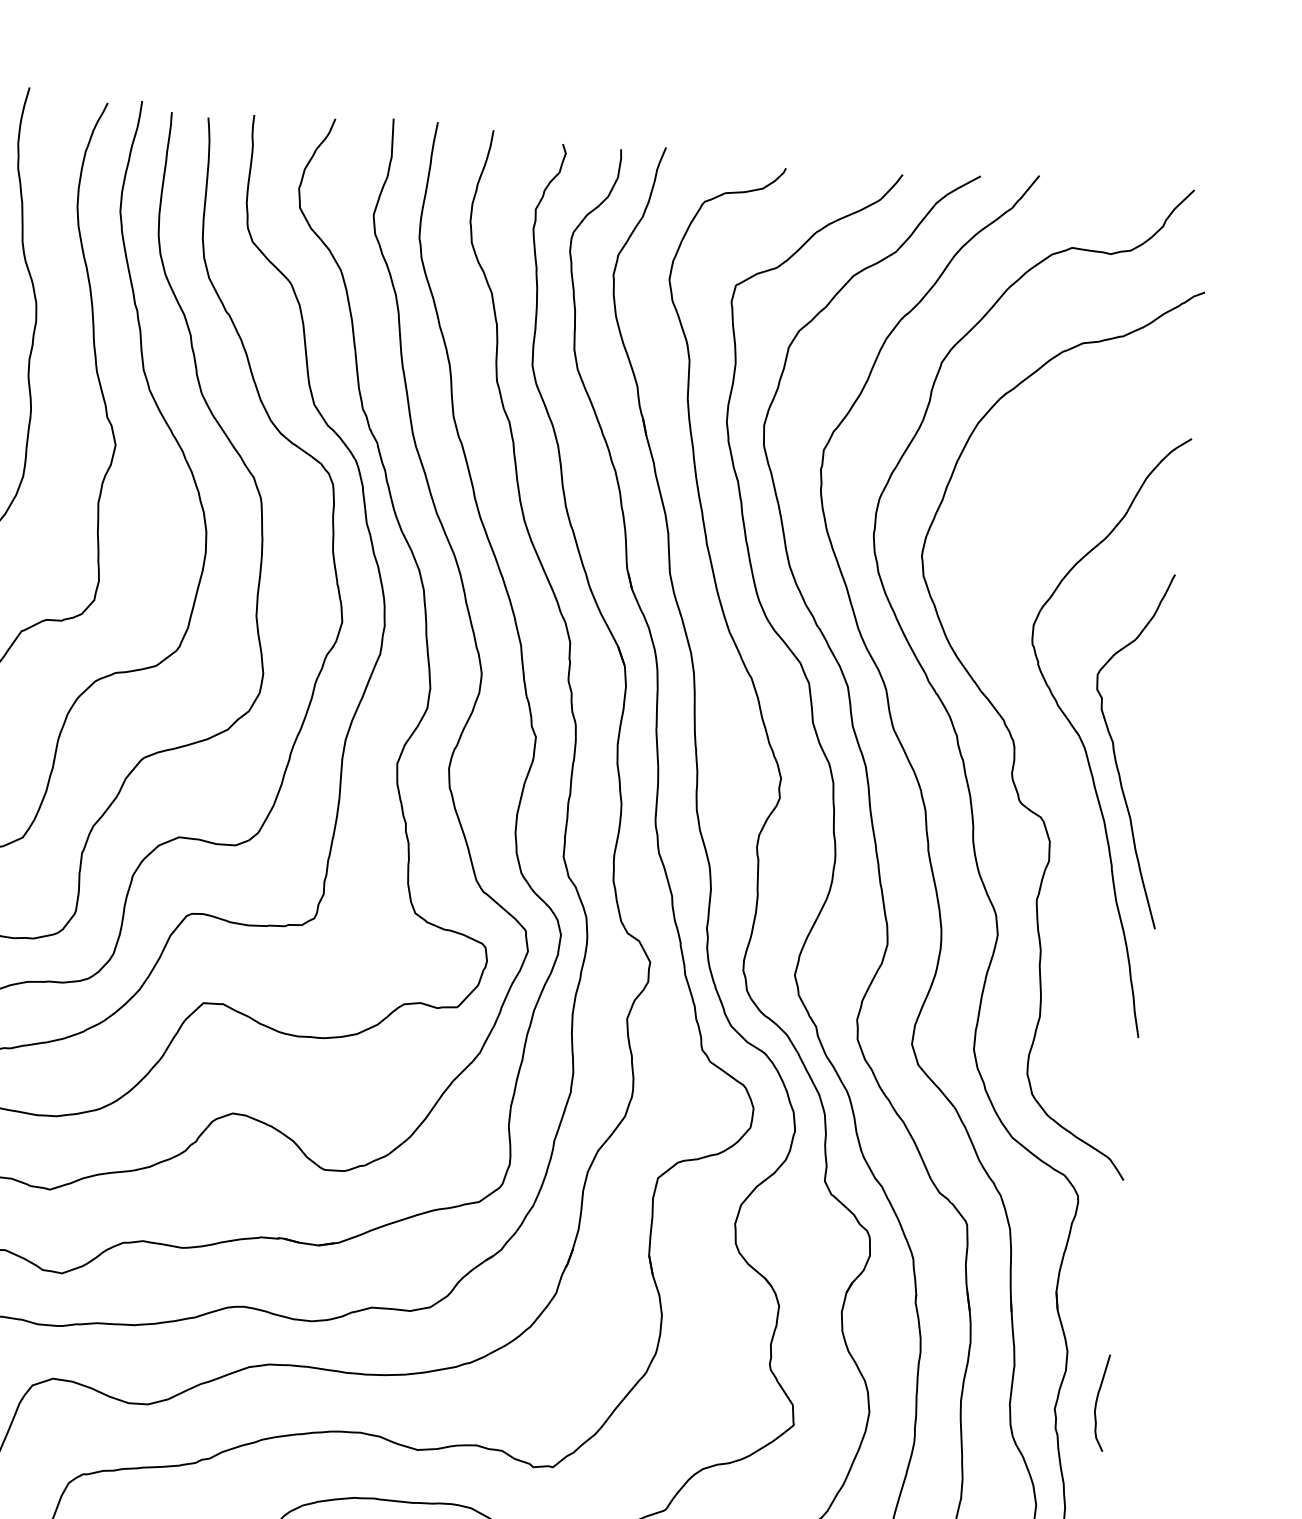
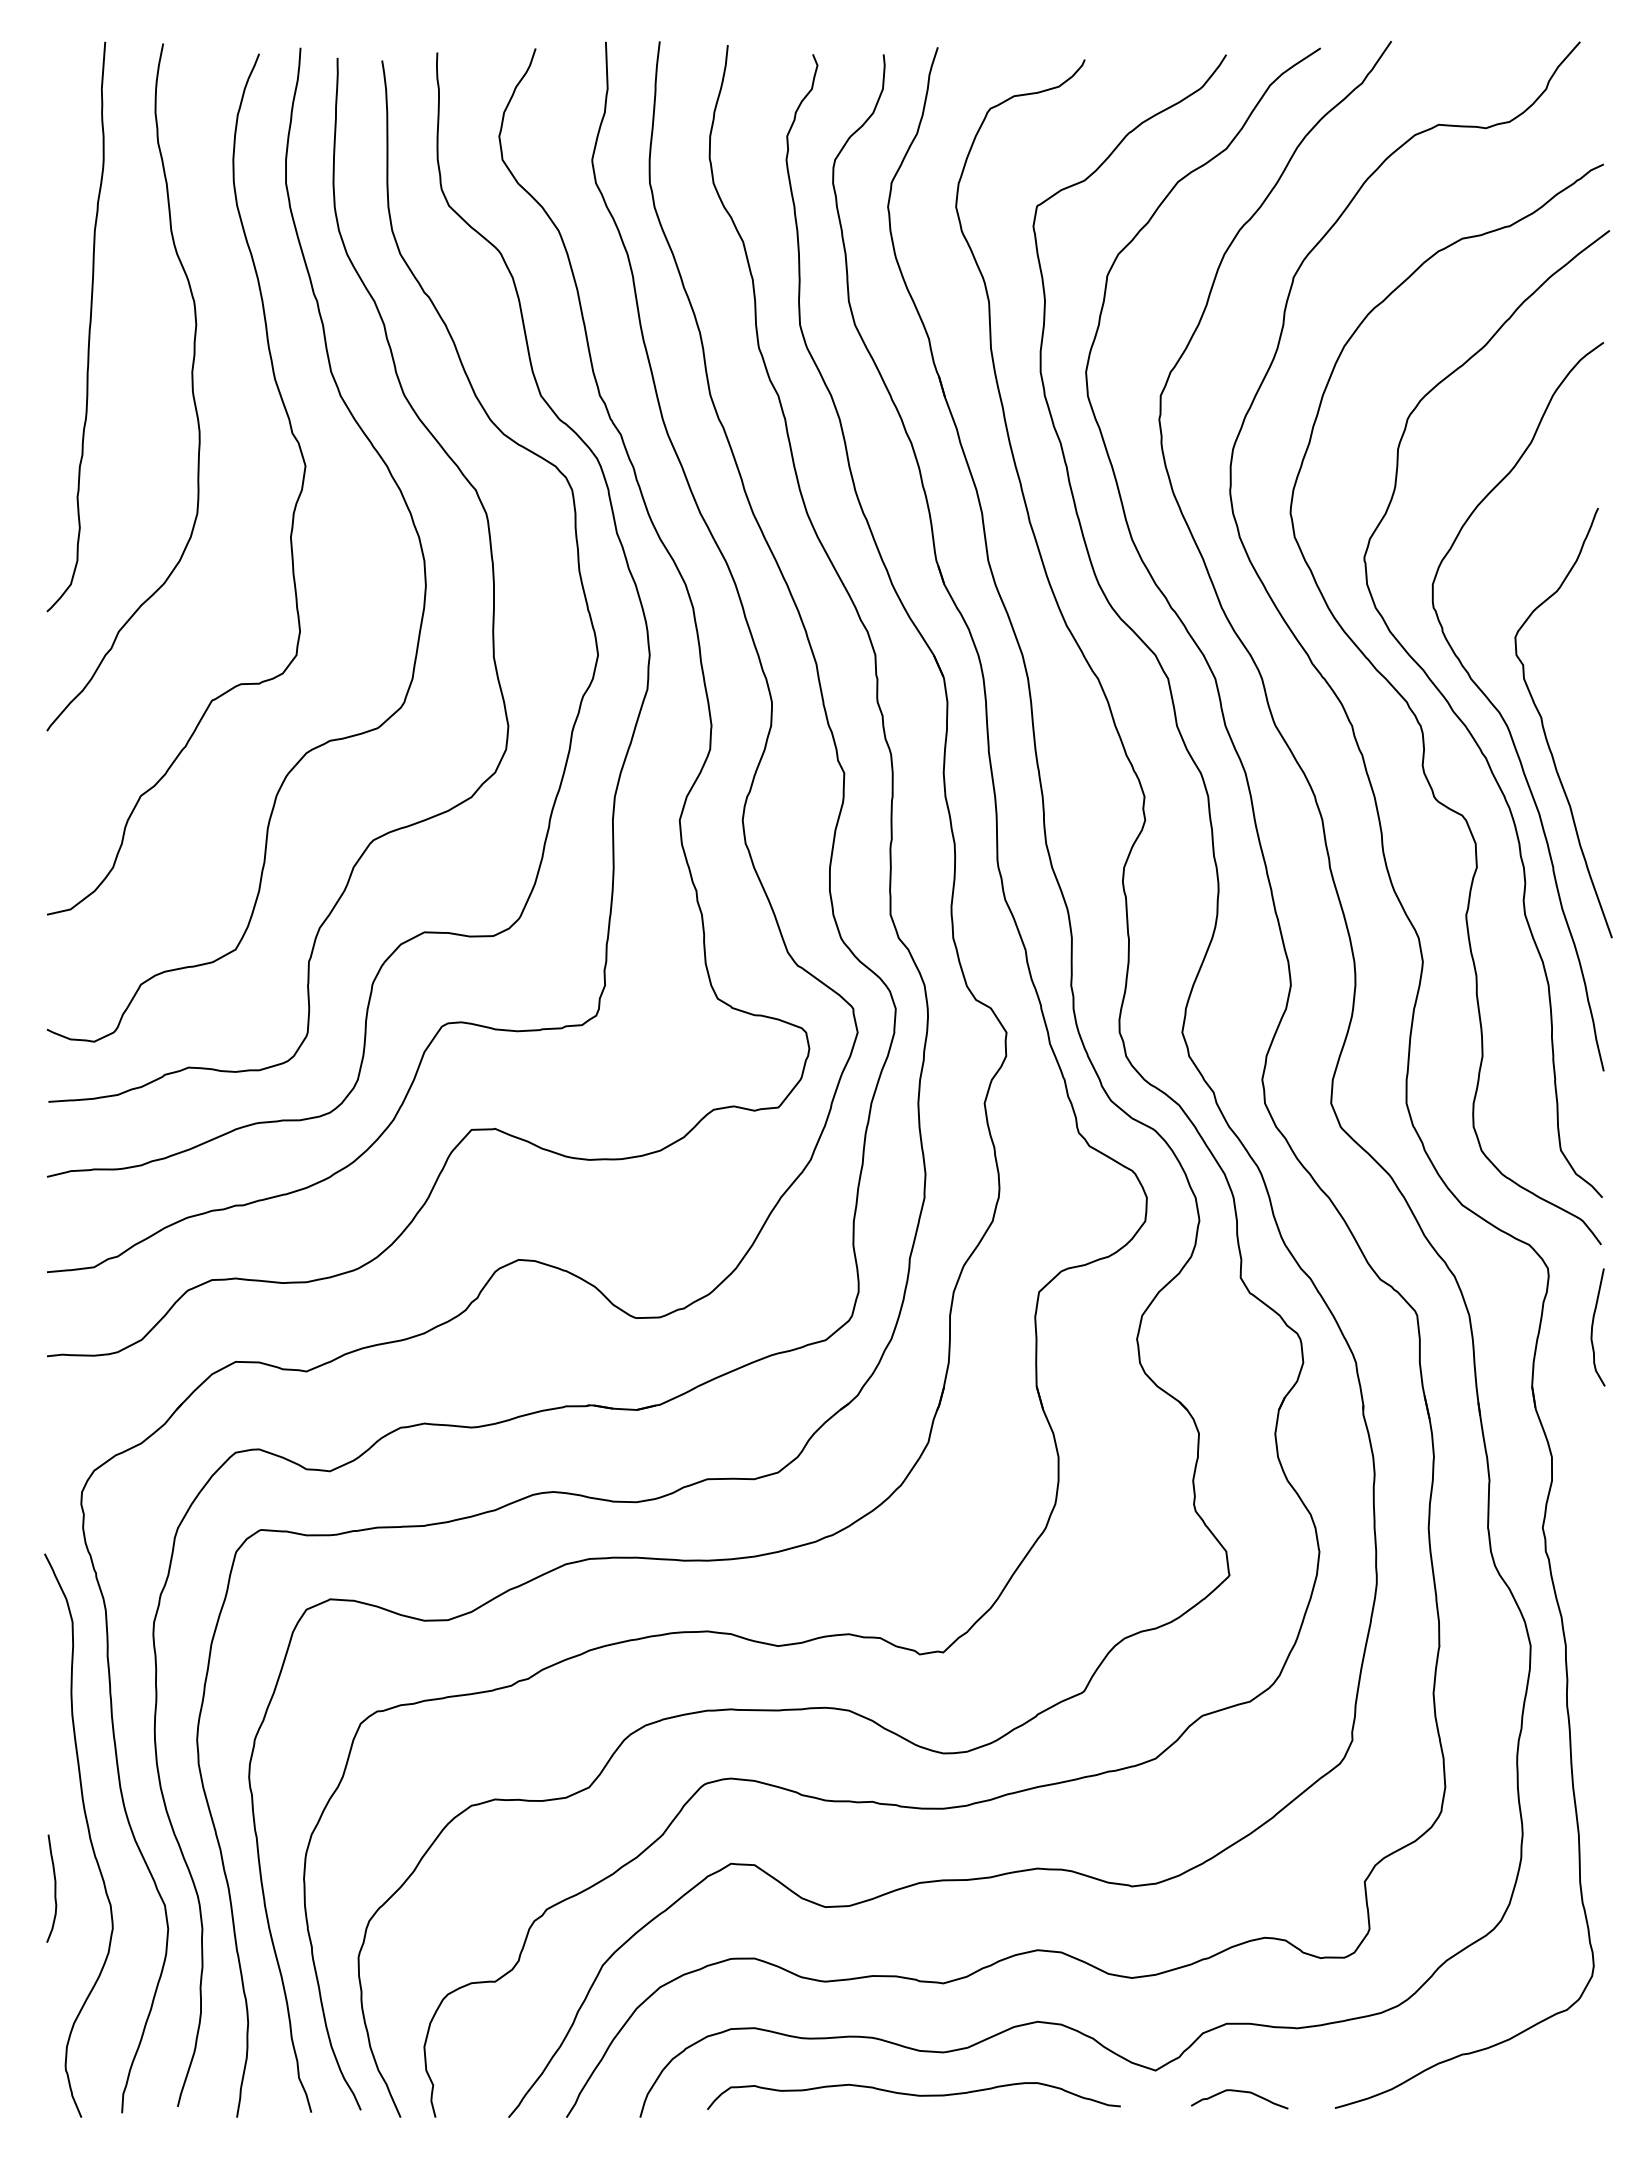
curve: (1050, 743) -> (1466, 725), added
curve: (1097, 1401) -> (1593, 1326), moved

